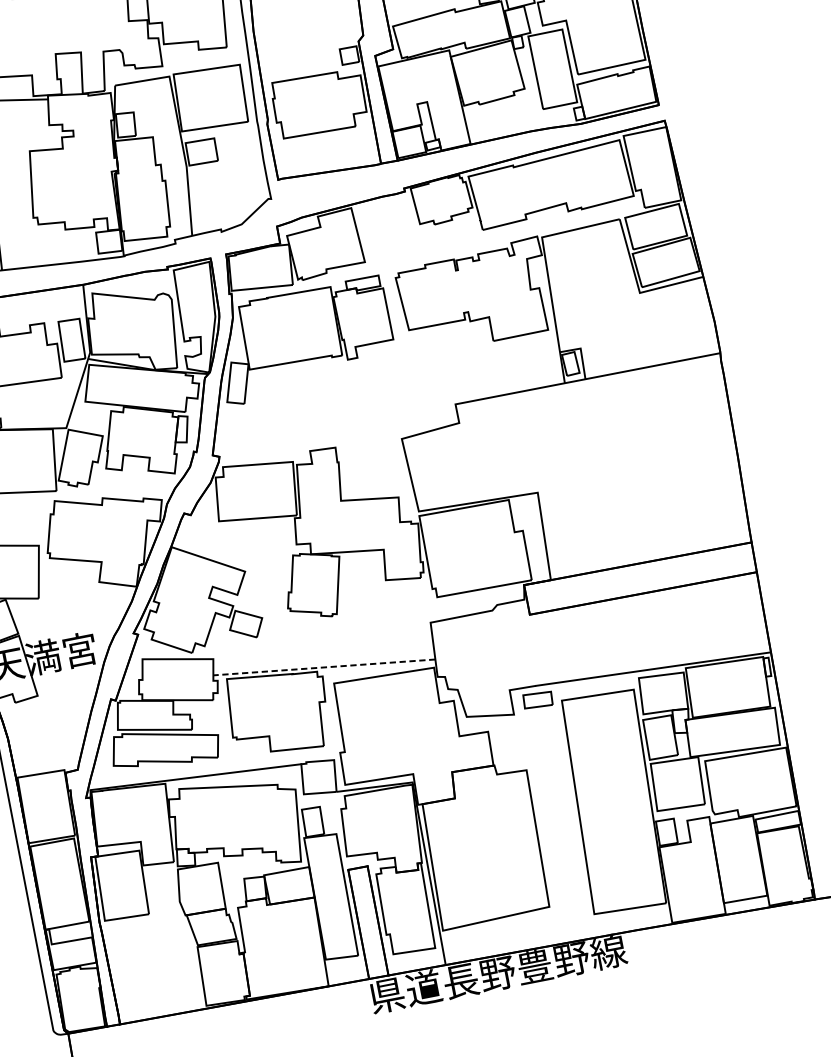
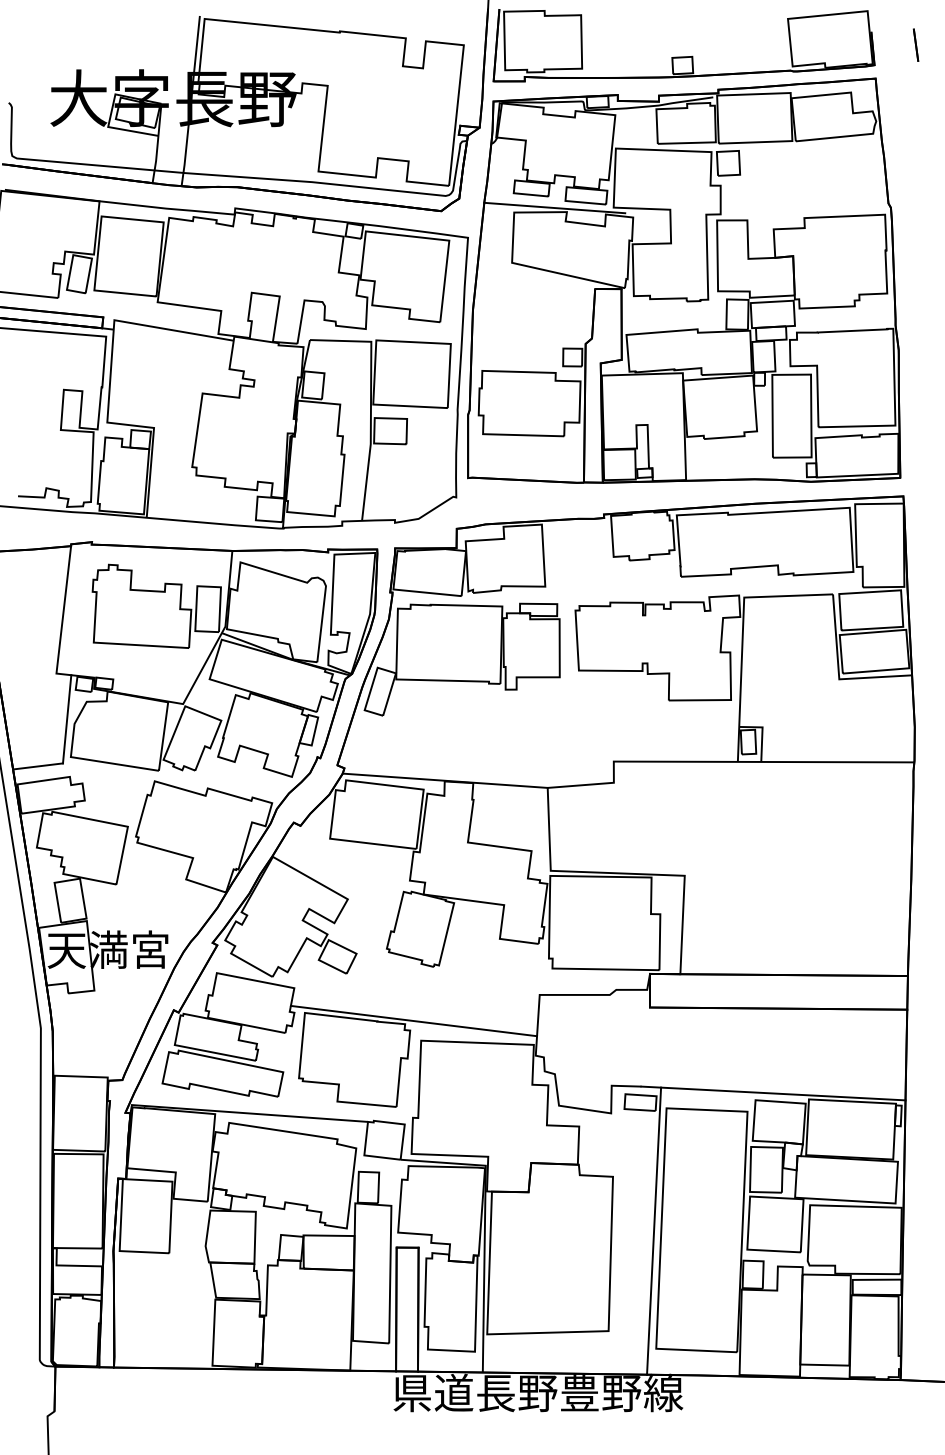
line: (309, 450) -> (444, 780), added
line: (324, 667) -> (413, 1021), dashed -> solid
line: (572, 810) -> (654, 1230), added

